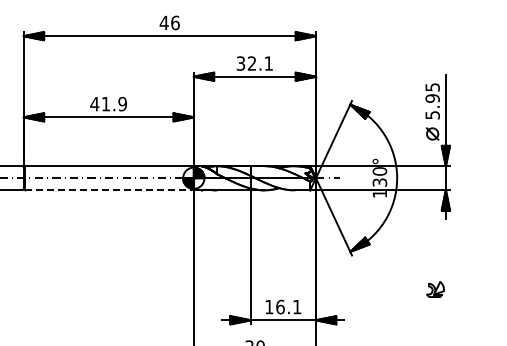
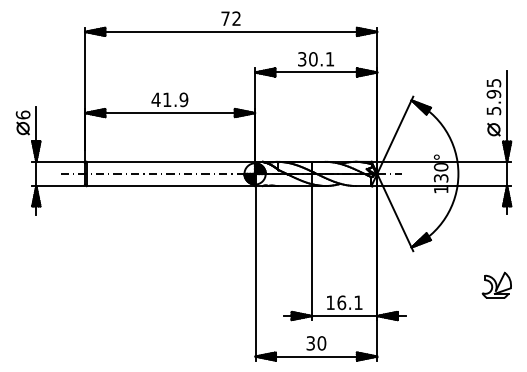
text: (169, 22) -> (230, 18), 46 -> 72
text: (252, 63) -> (313, 59), 32.1 -> 30.1
line: (110, 190) -> (171, 186), dashed -> solid
part: (435, 288) -> (496, 284), size x1.67

